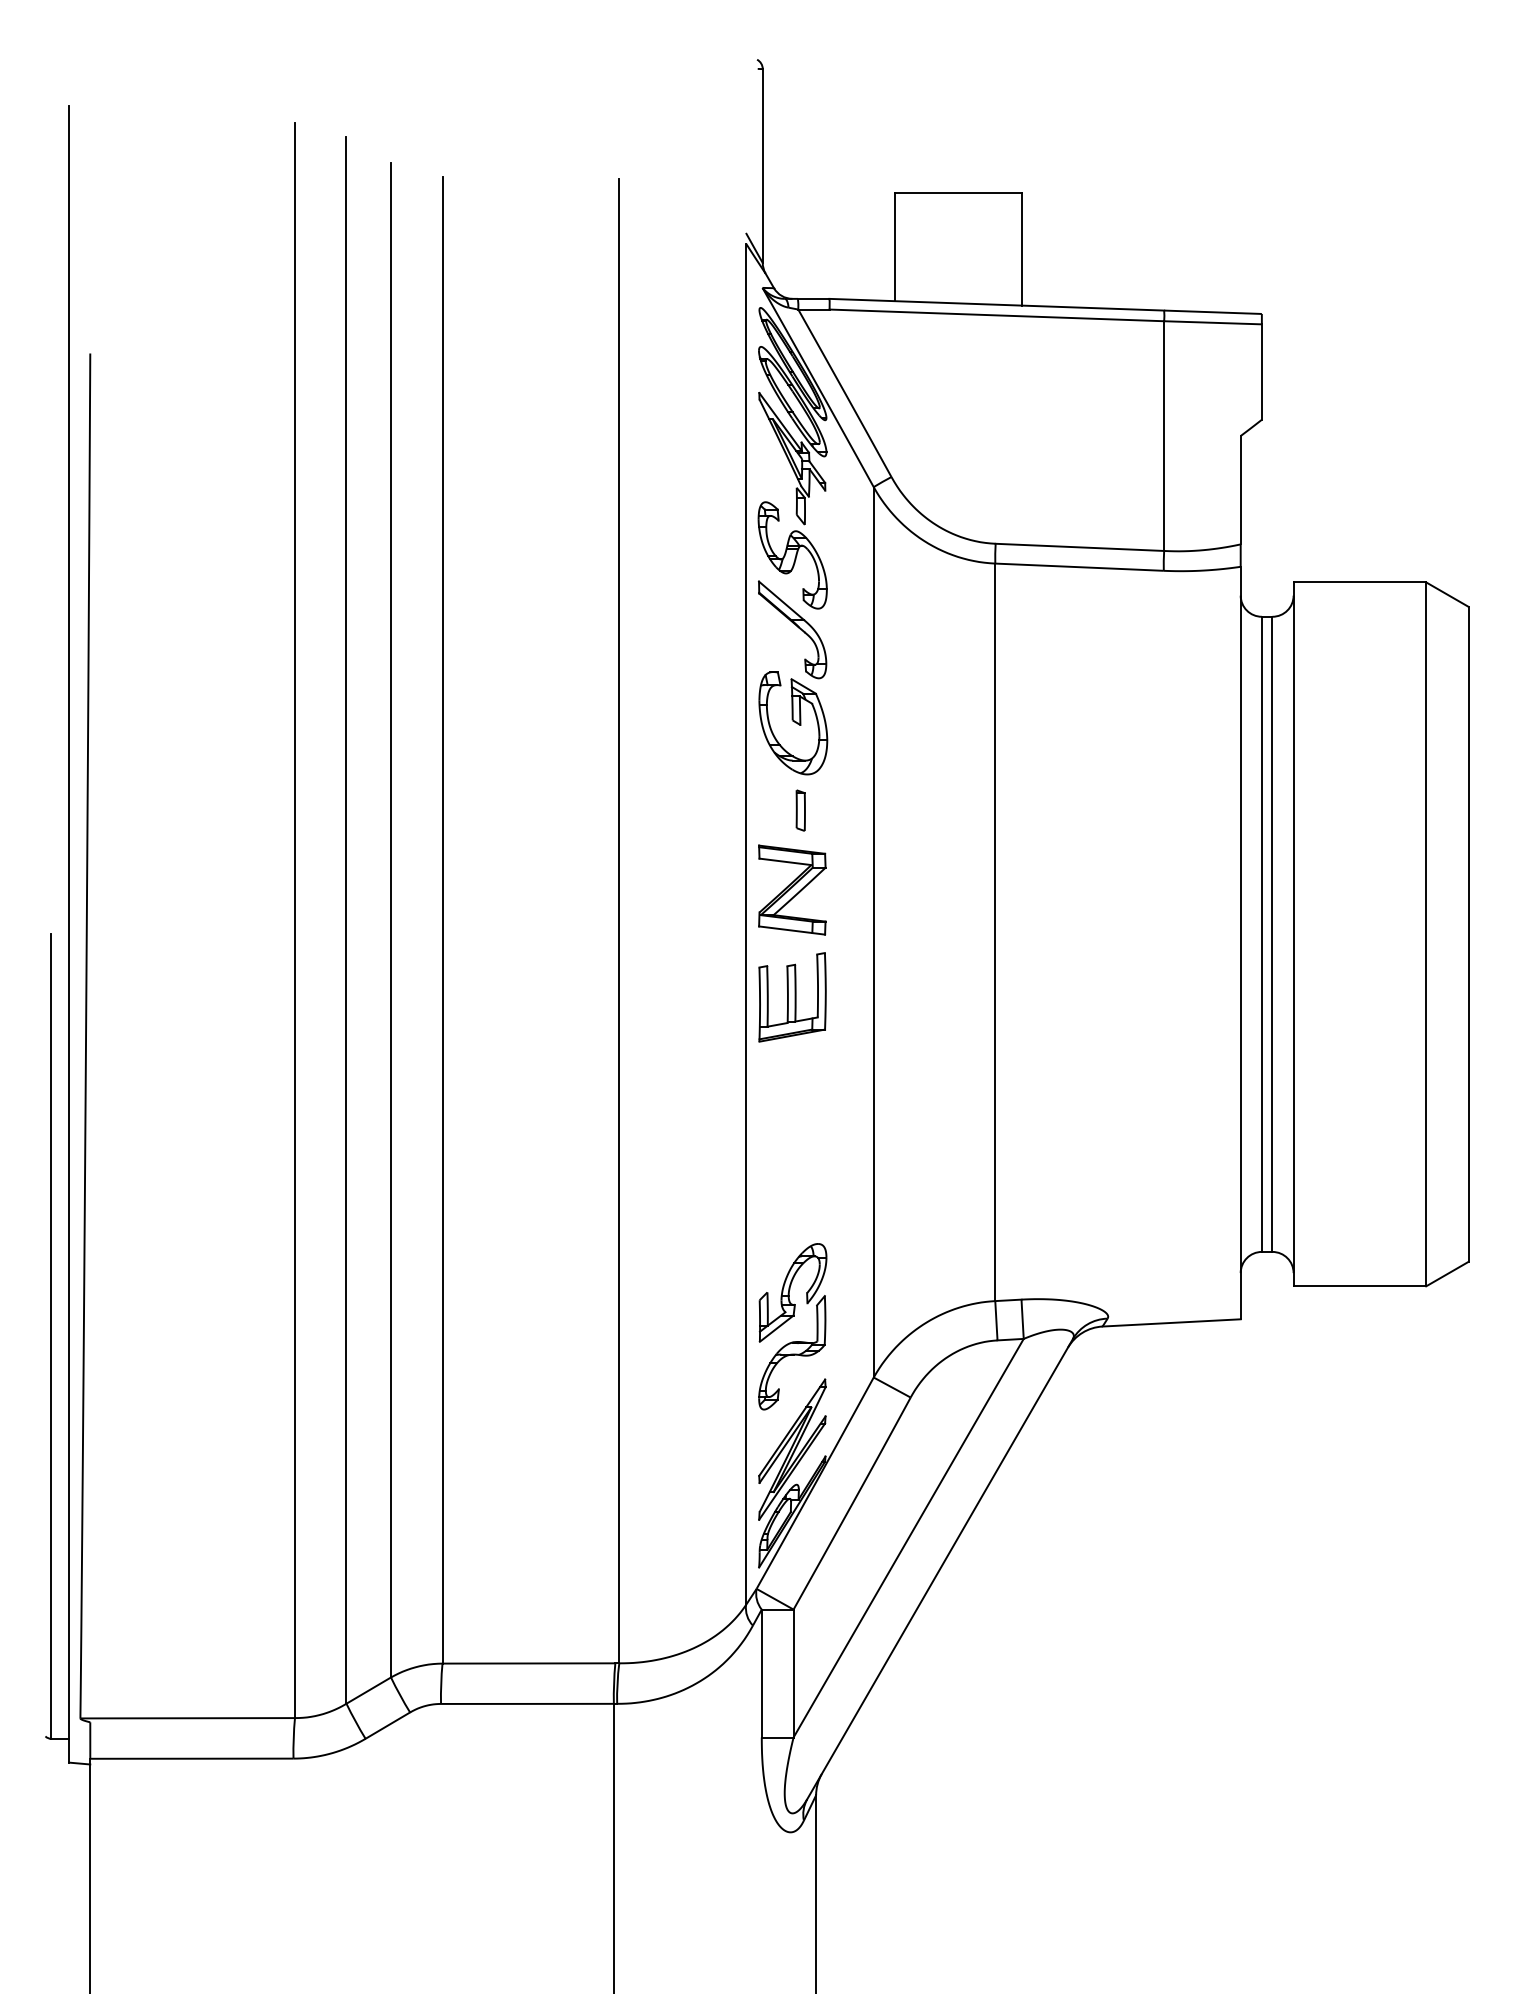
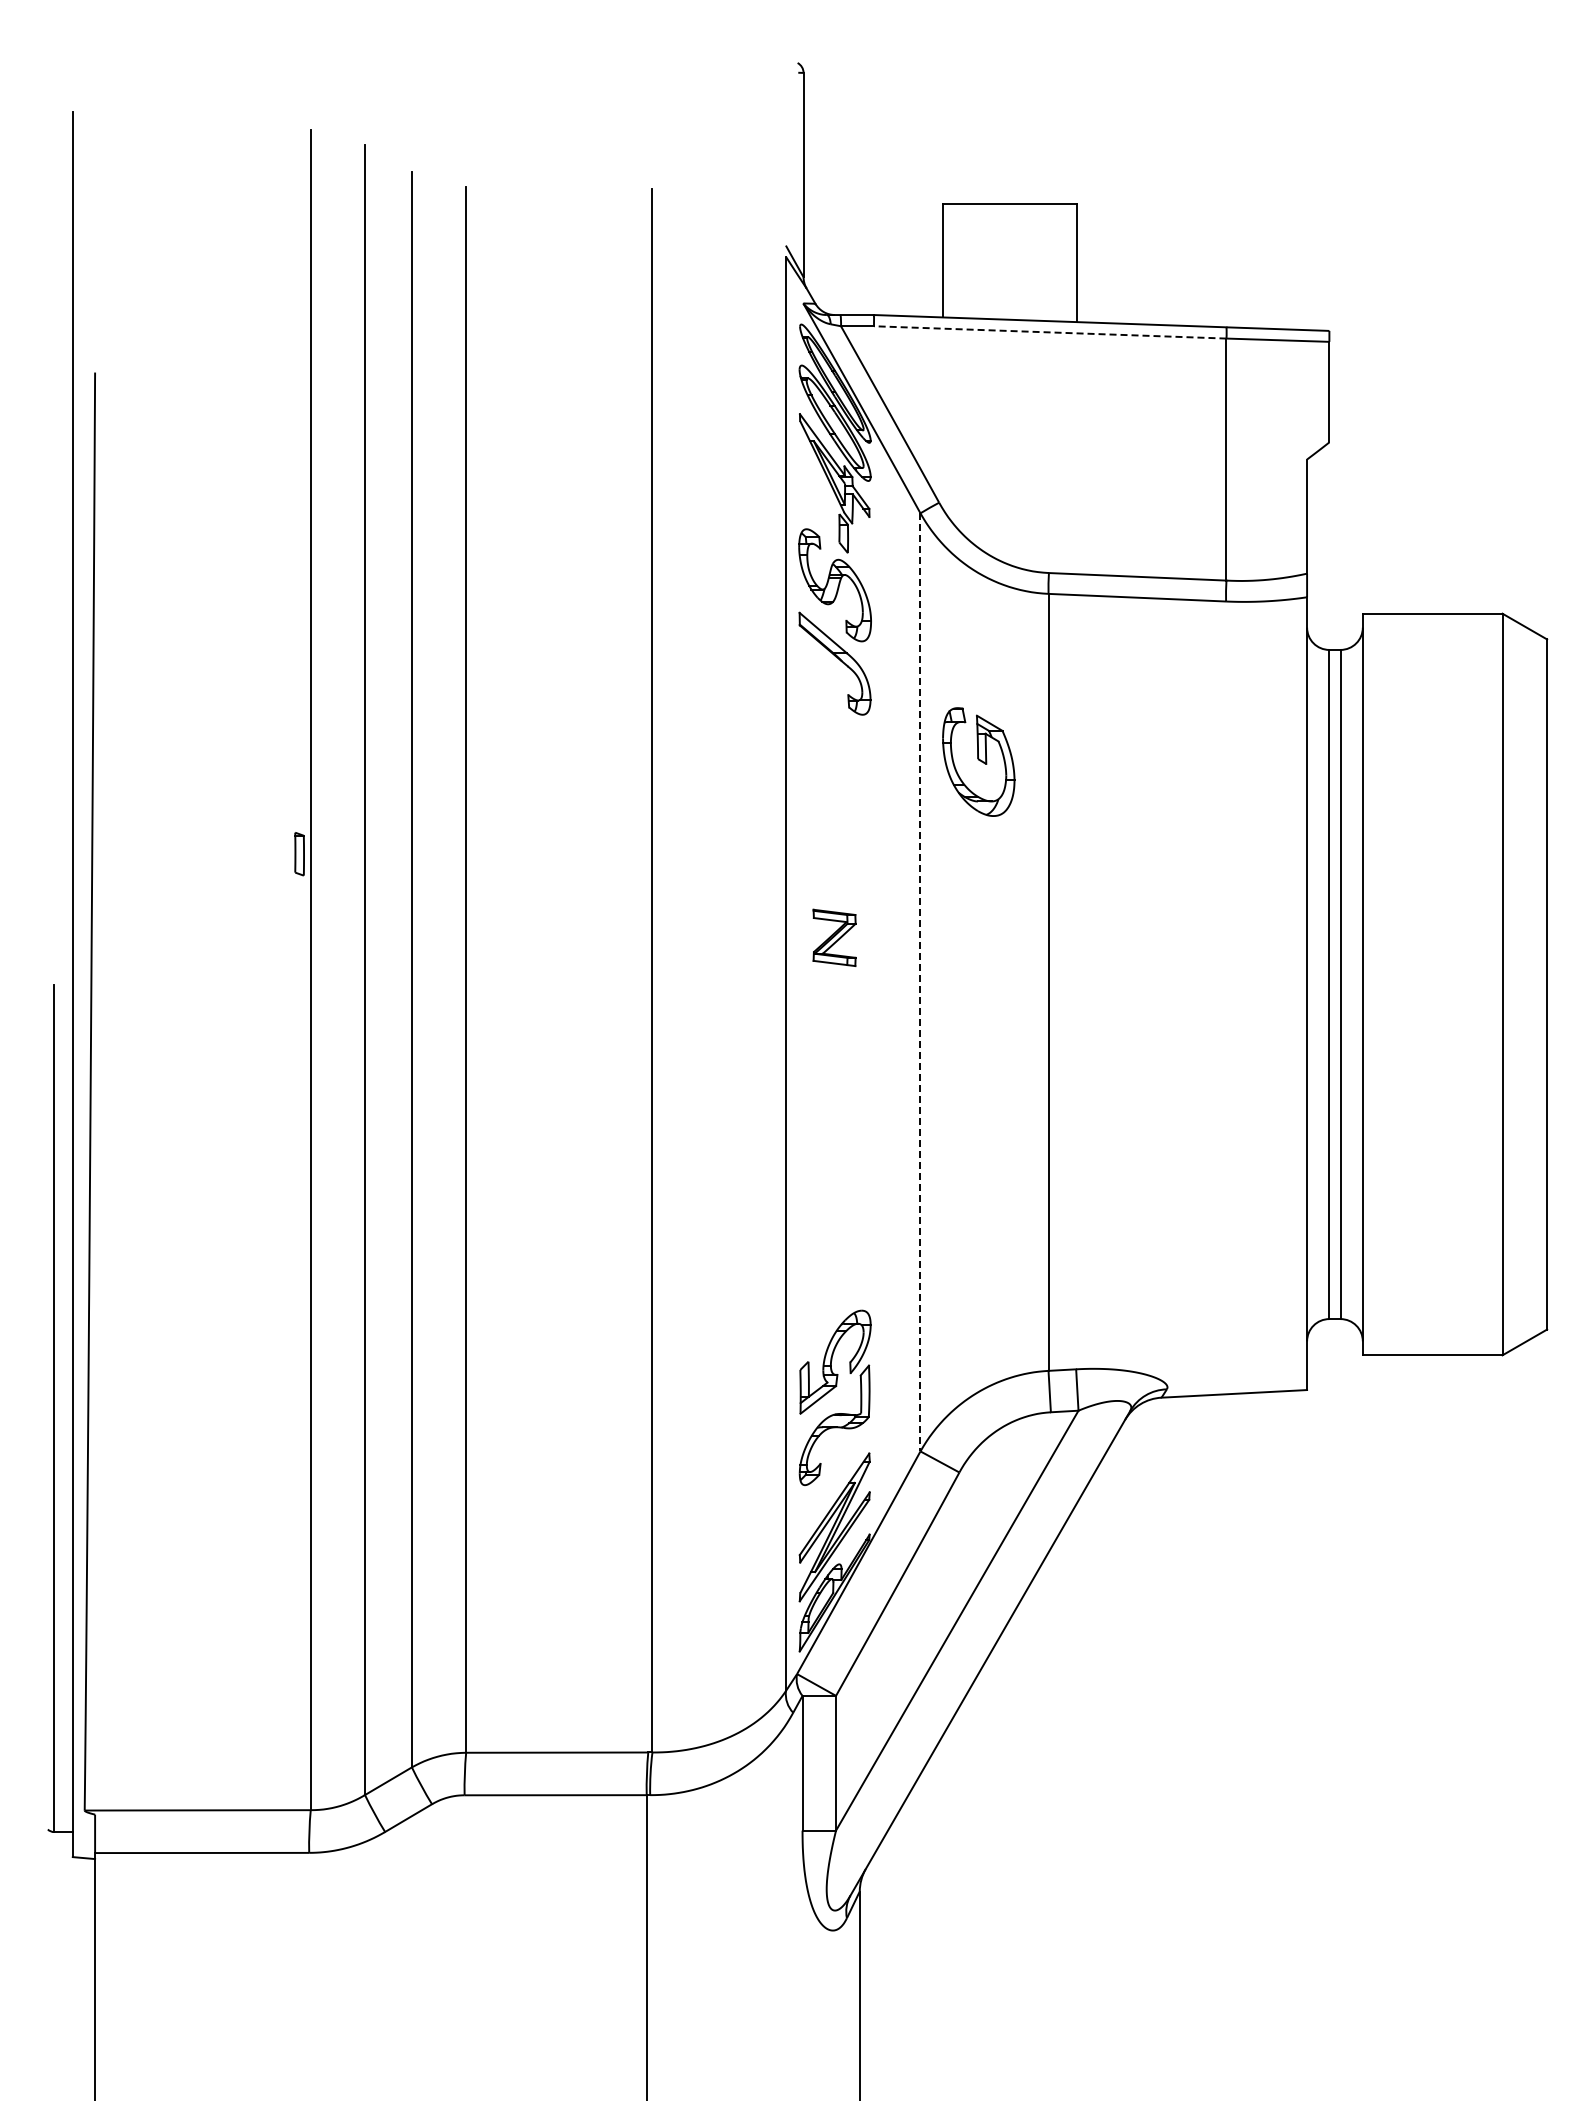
line: (996, 315) -> (1049, 332), solid -> dashed
part: (793, 722) -> (978, 761), moved
part: (800, 810) -> (299, 854), moved
part: (792, 889) -> (834, 937), size x0.6
line: (873, 932) -> (920, 982), solid -> dashed
part: (792, 997) -> (834, 1050), removed

